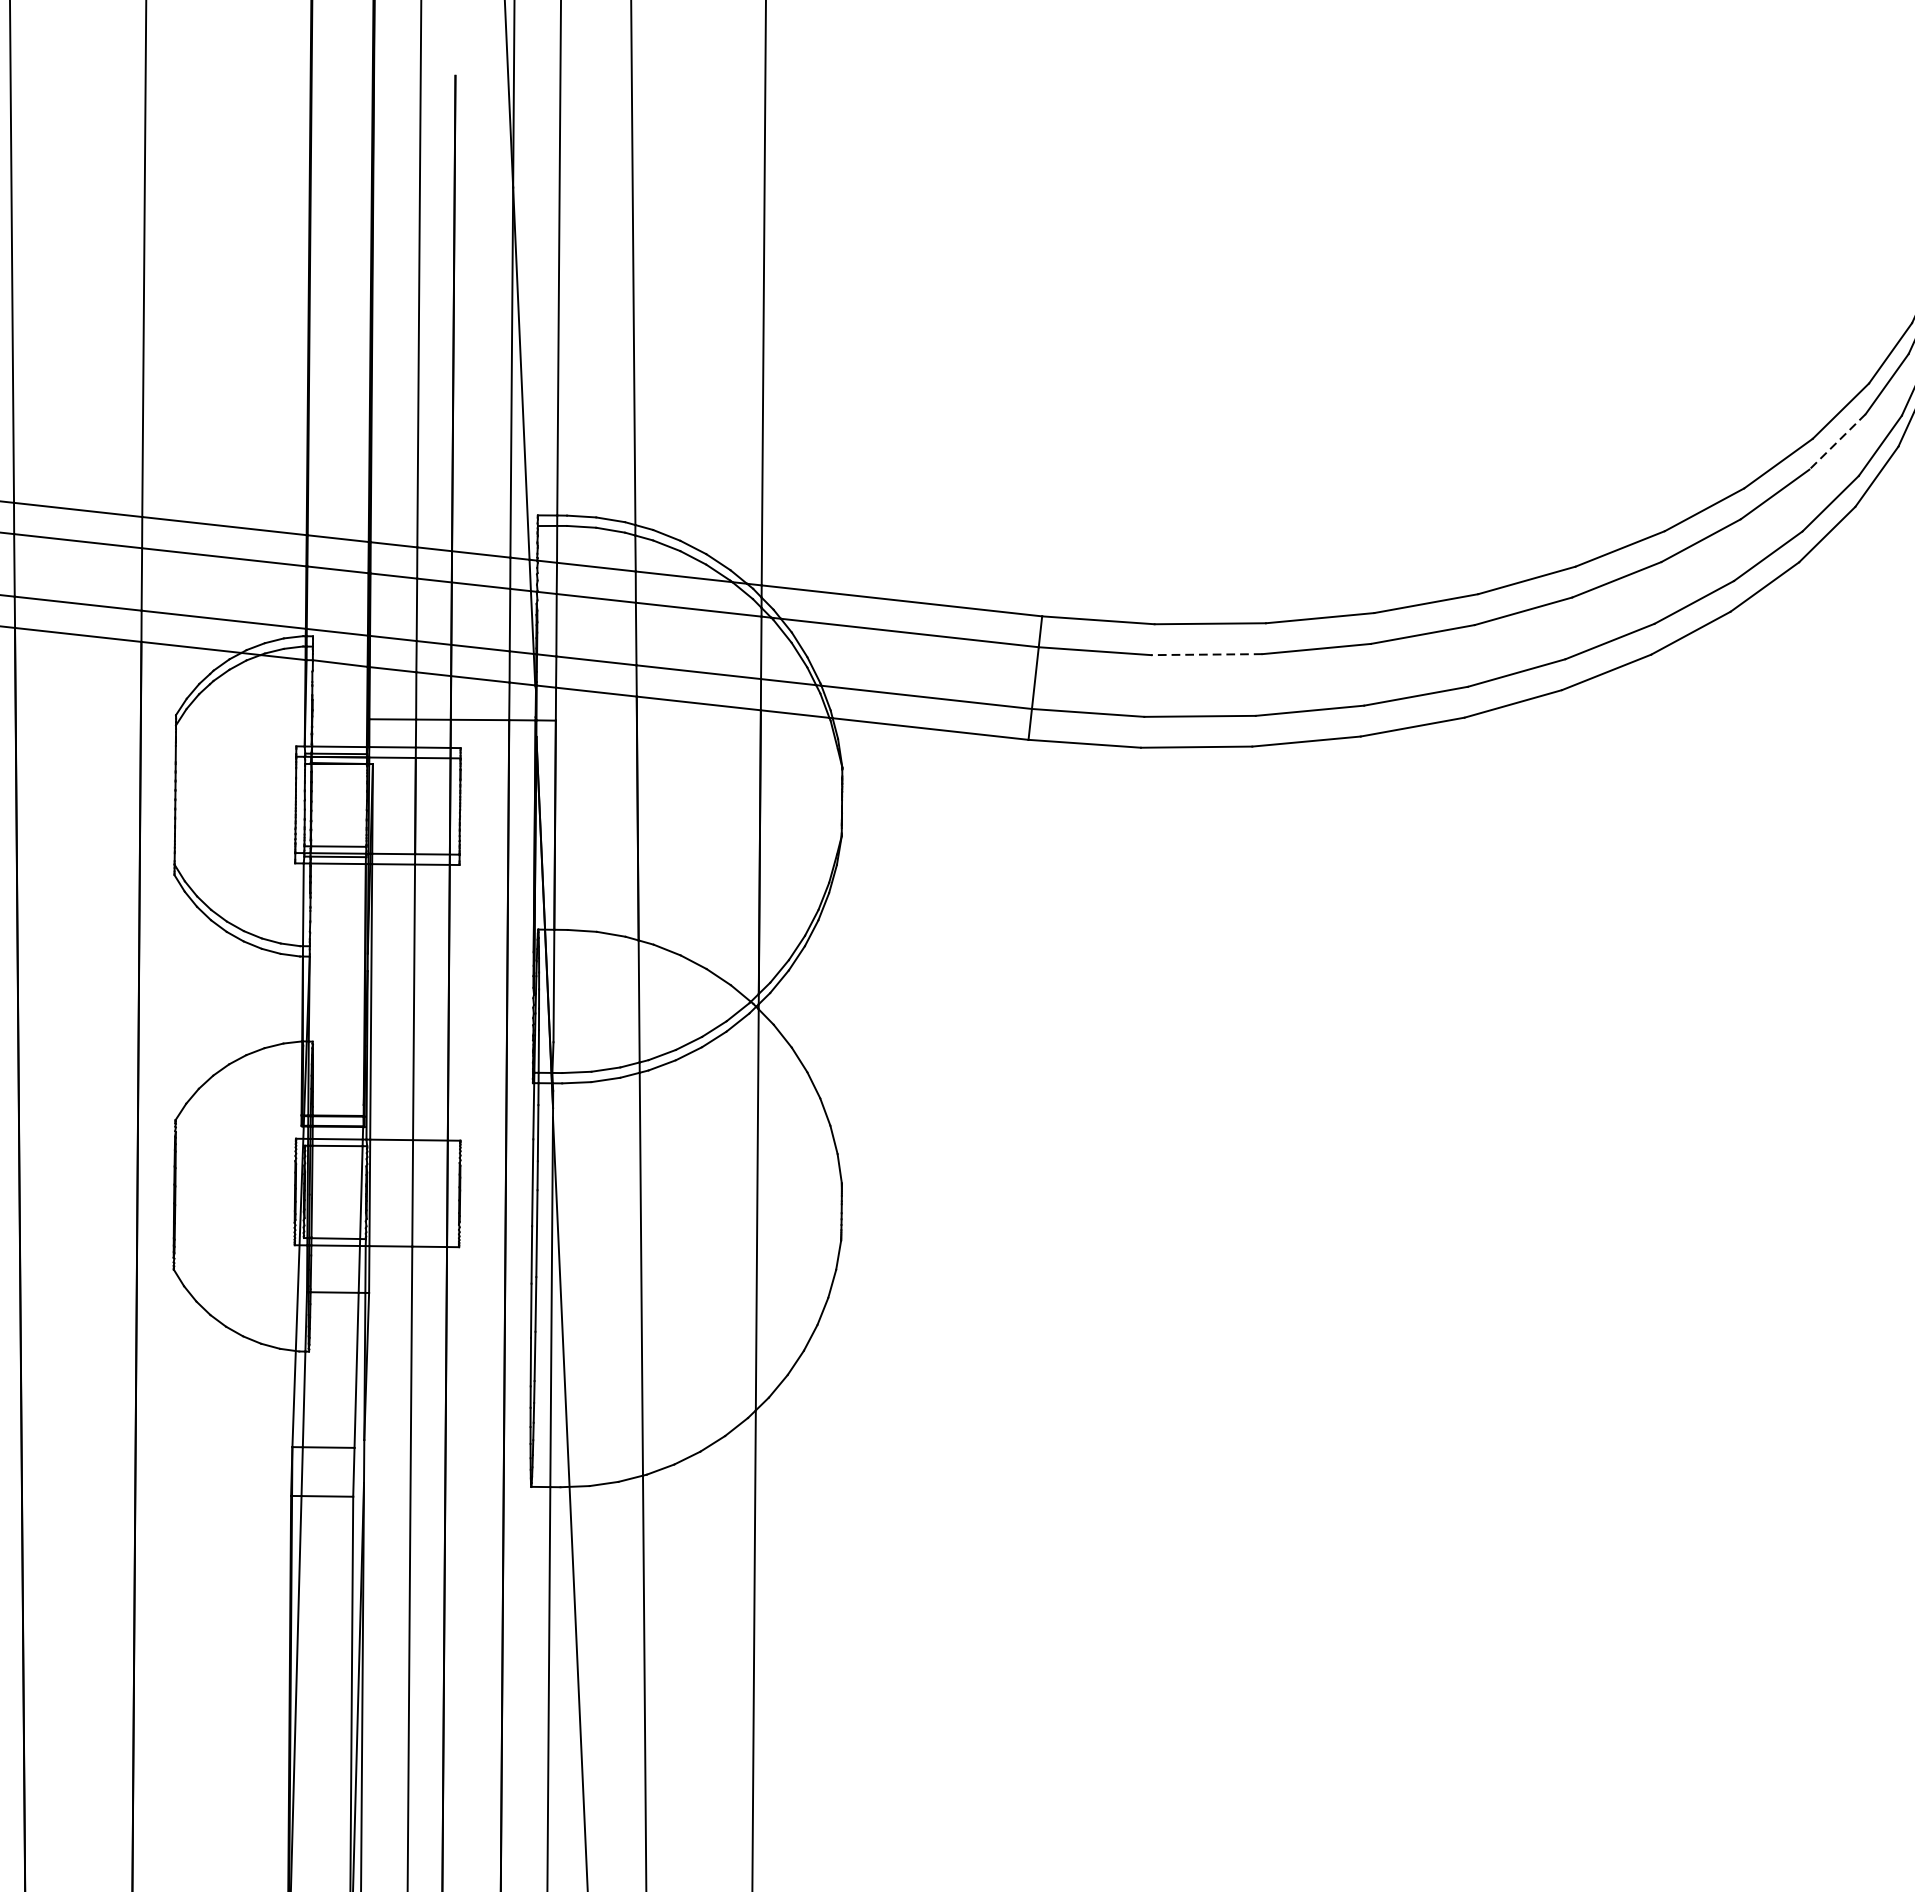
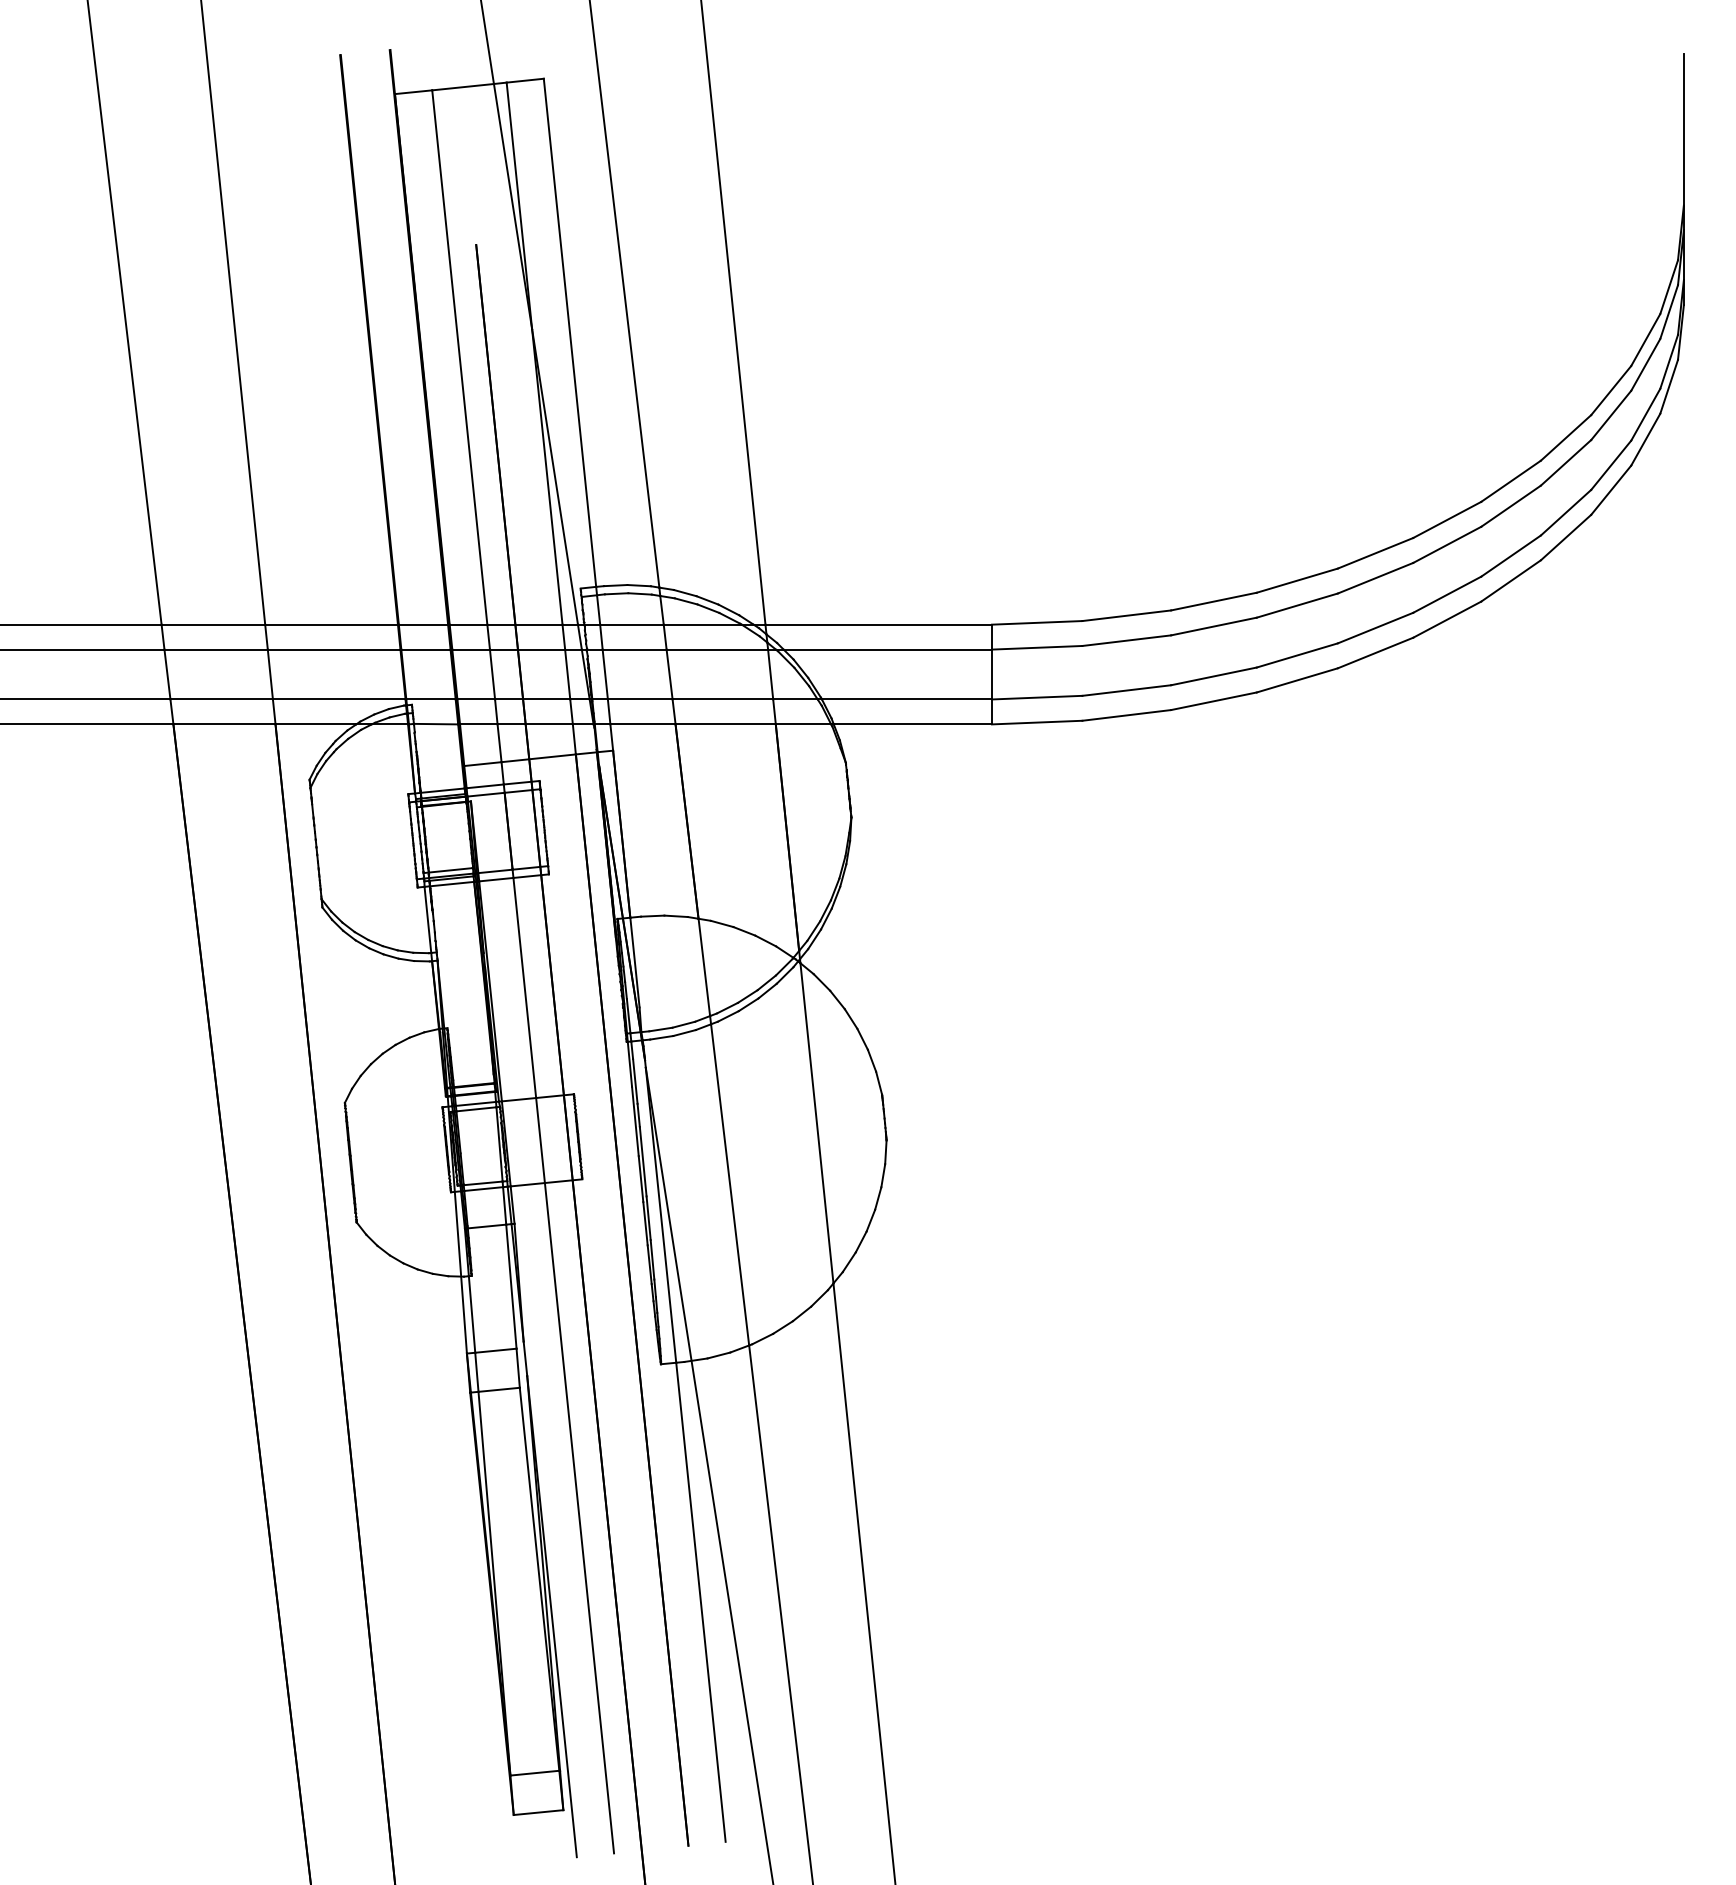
line: (1837, 442) -> (1611, 415), dashed -> solid
line: (1206, 654) -> (1126, 640), dashed -> solid

